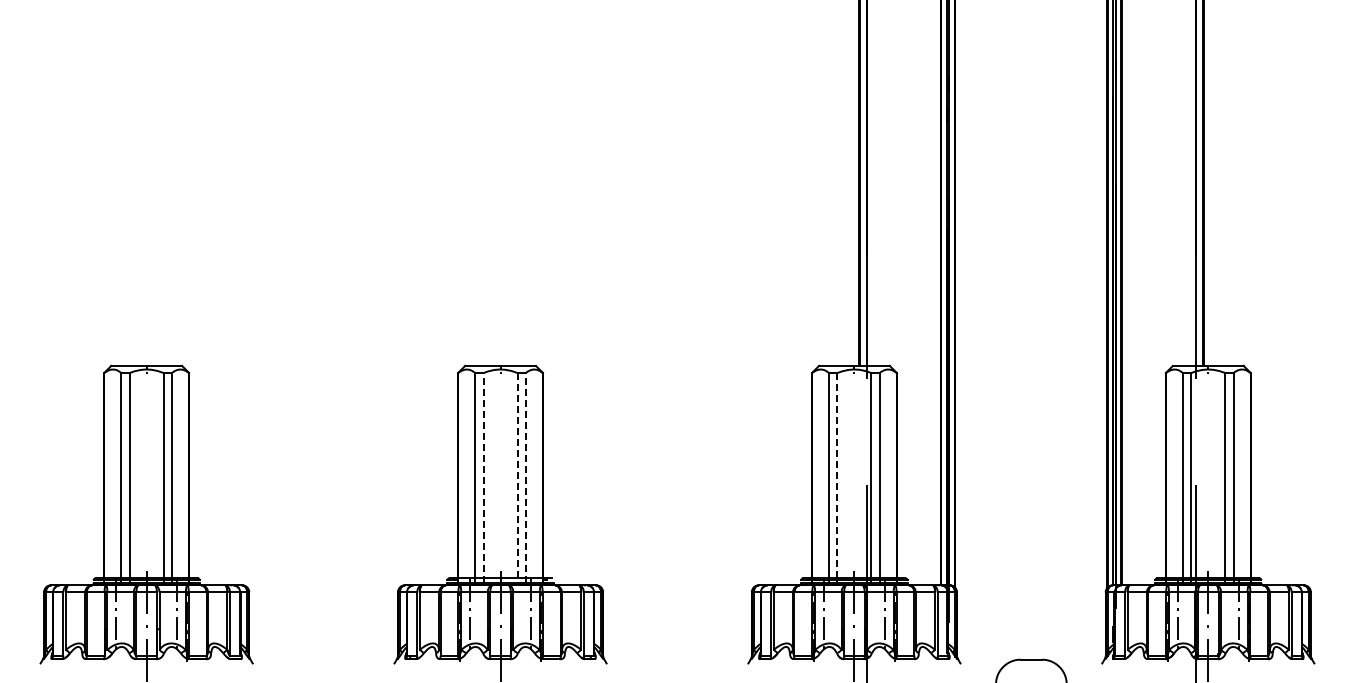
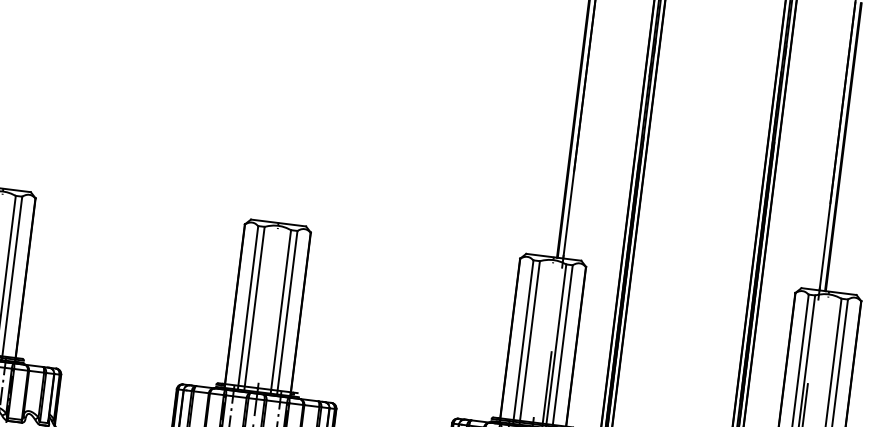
line: (837, 475) -> (530, 340), dashed -> solid
line: (483, 477) -> (254, 308), dashed -> solid
line: (525, 477) -> (287, 312), dashed -> solid
line: (517, 478) -> (280, 312), dashed -> solid

